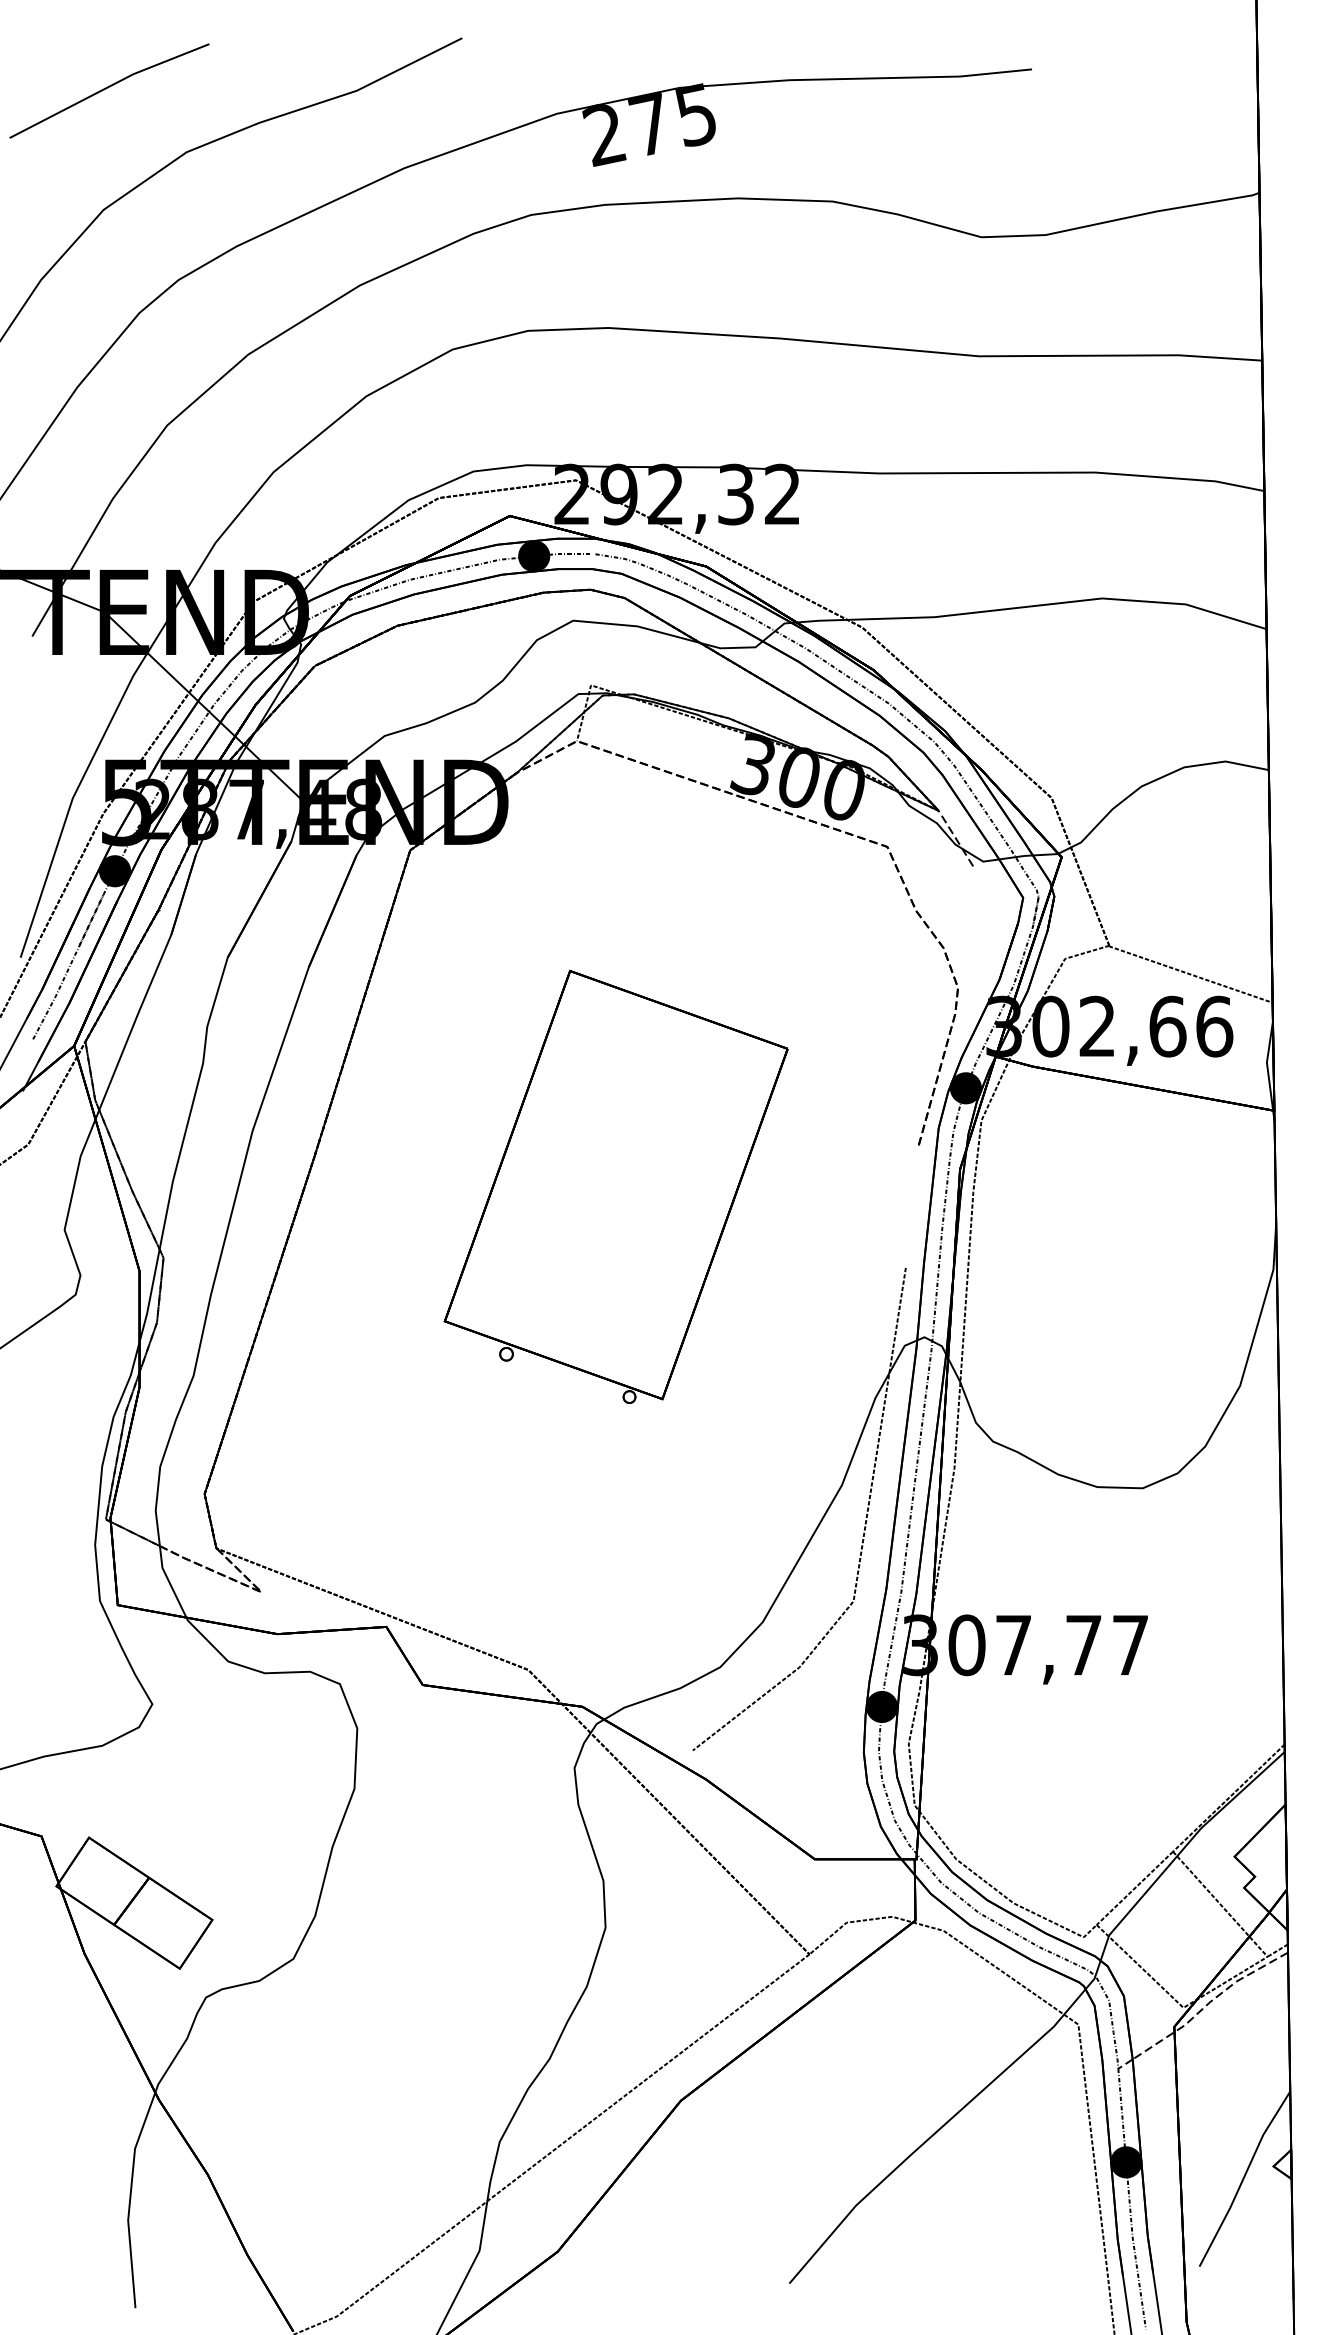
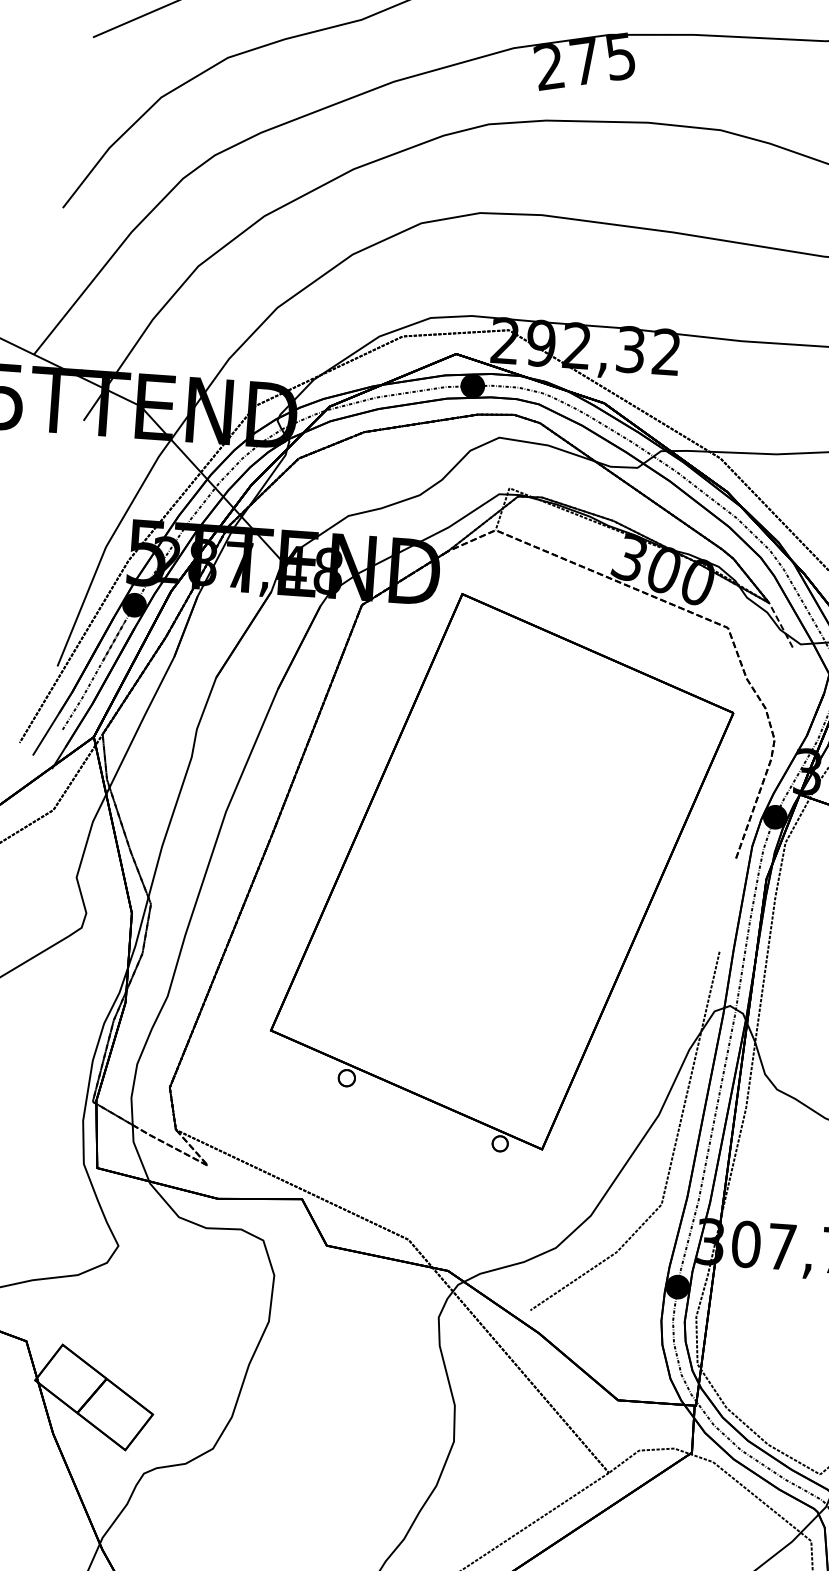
part: (615, 1186) -> (501, 873), size x1.67

